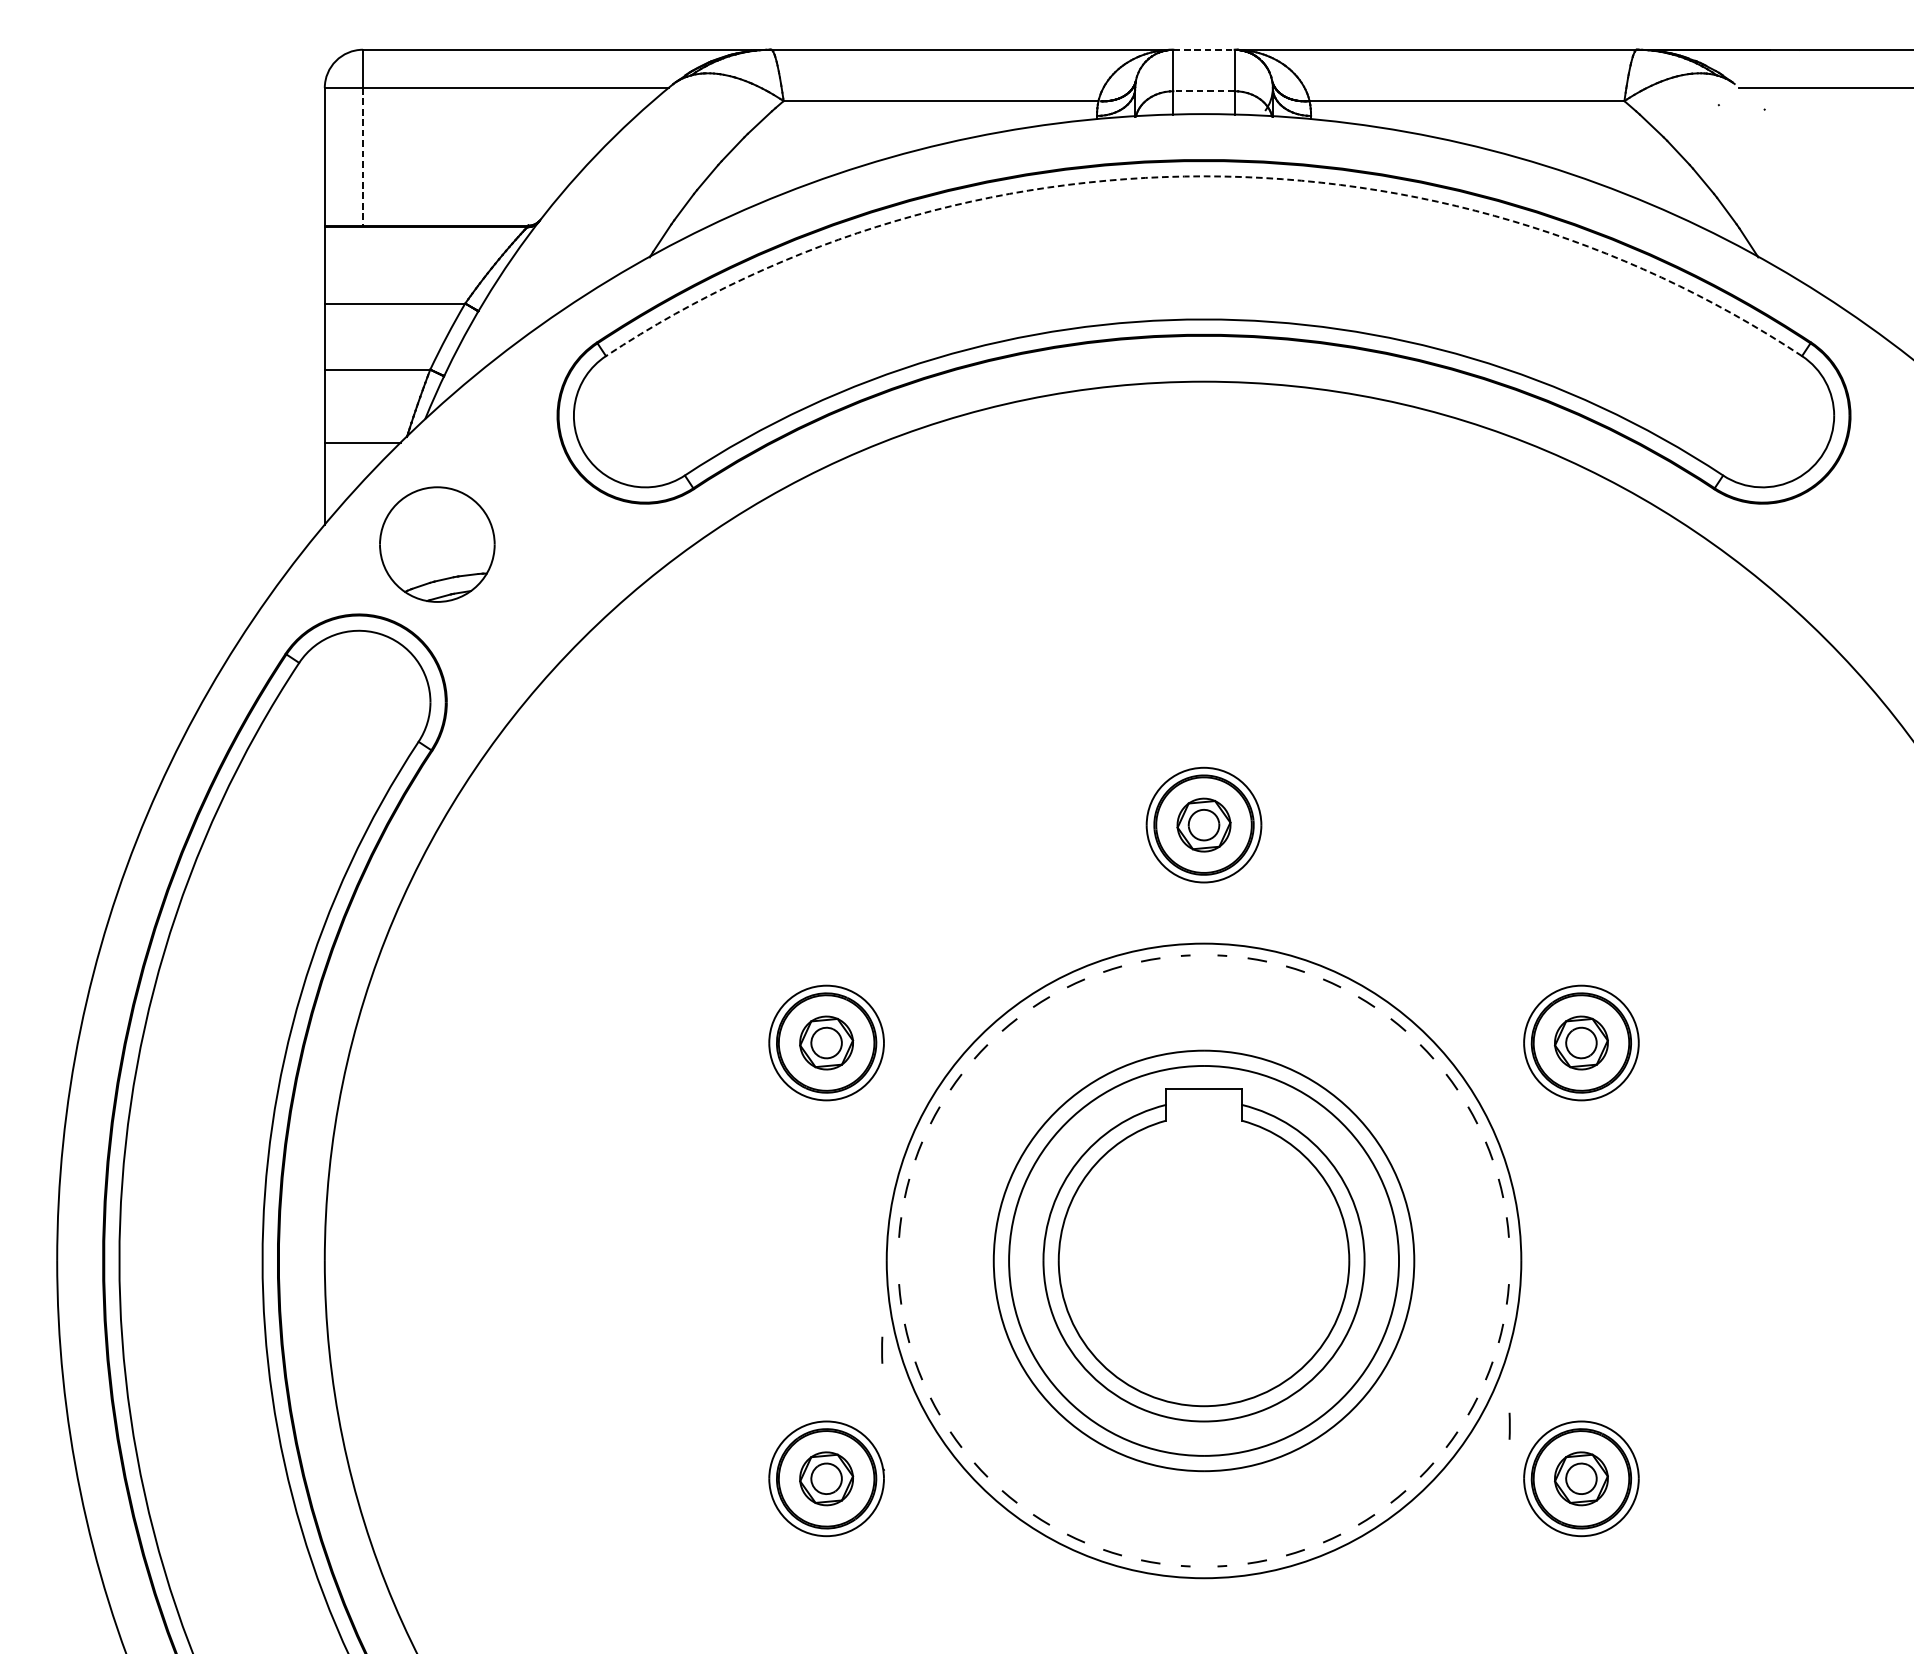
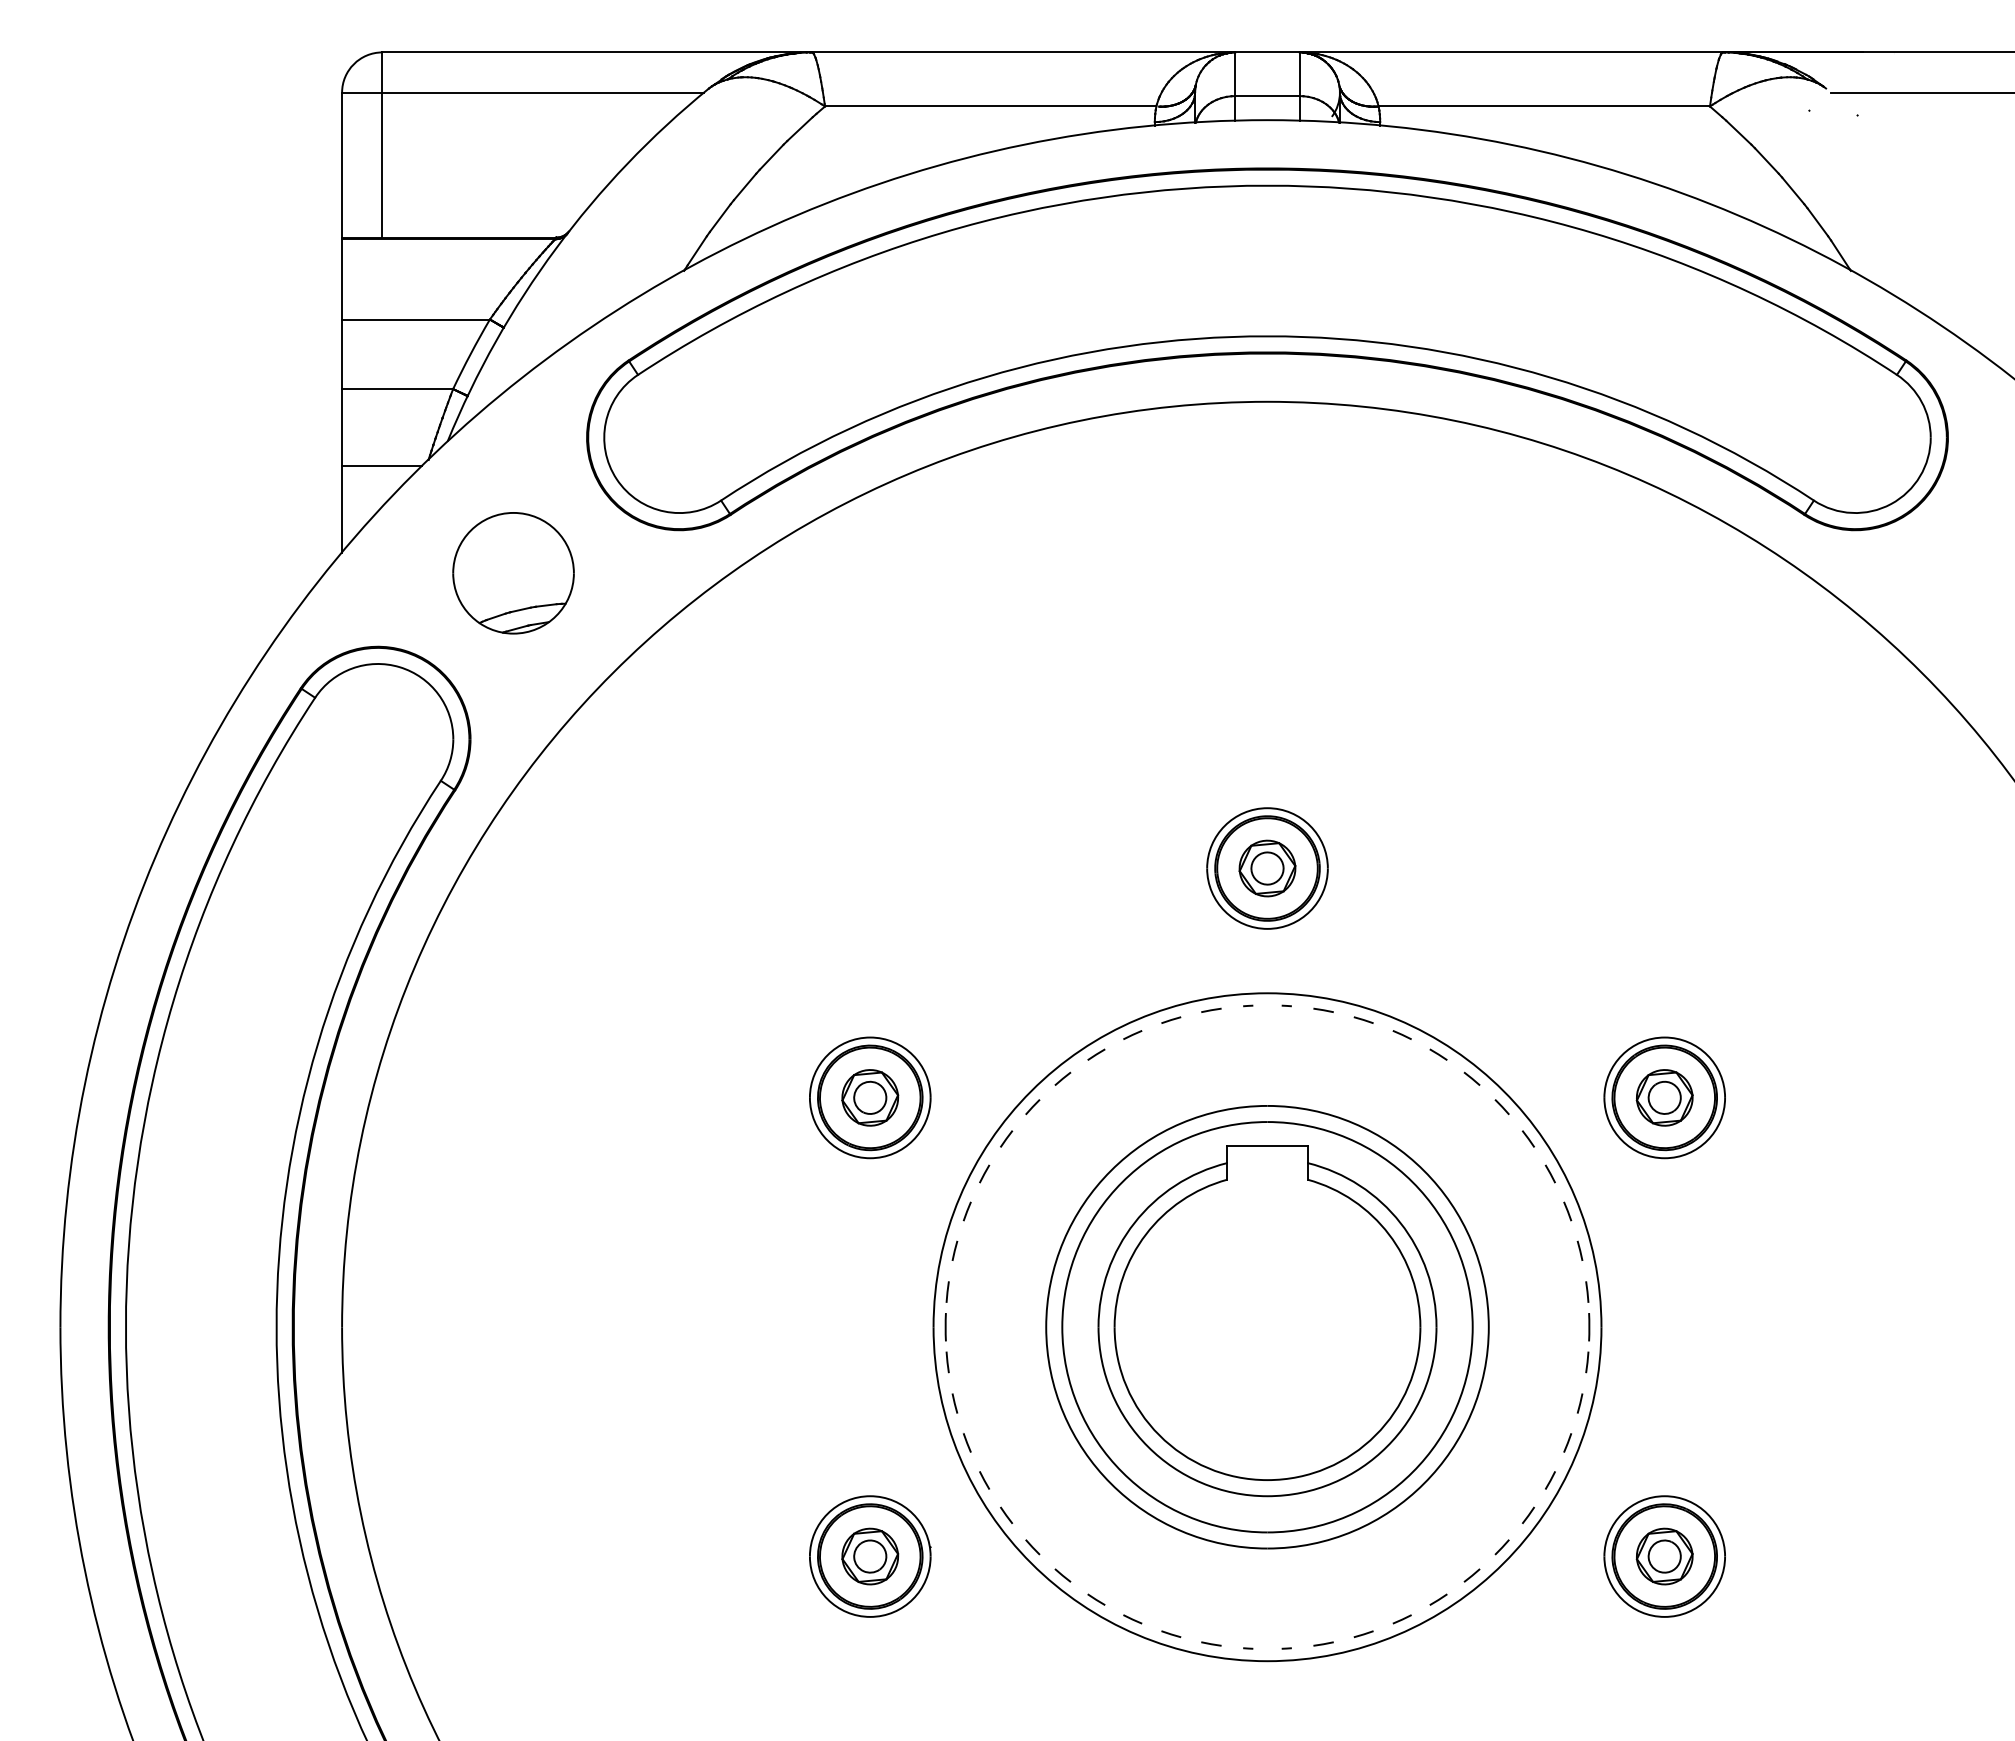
line: (1204, 49) -> (1268, 52), dashed -> solid
line: (1204, 91) -> (1267, 96), dashed -> solid
line: (363, 157) -> (382, 165), dashed -> solid
arc: (1204, 176) -> (1267, 185), dashed -> solid
part: (437, 544) -> (513, 573), moved
line: (881, 1350) -> (945, 1327), moved
line: (1509, 1426) -> (1589, 1327), moved

